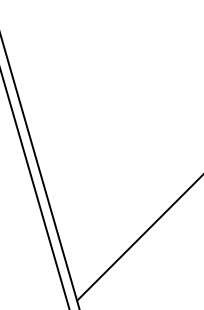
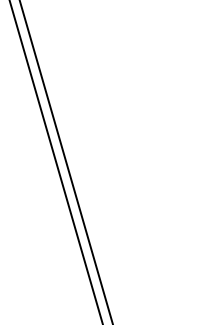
hatch: (132, 244) -> (161, 244), removed

